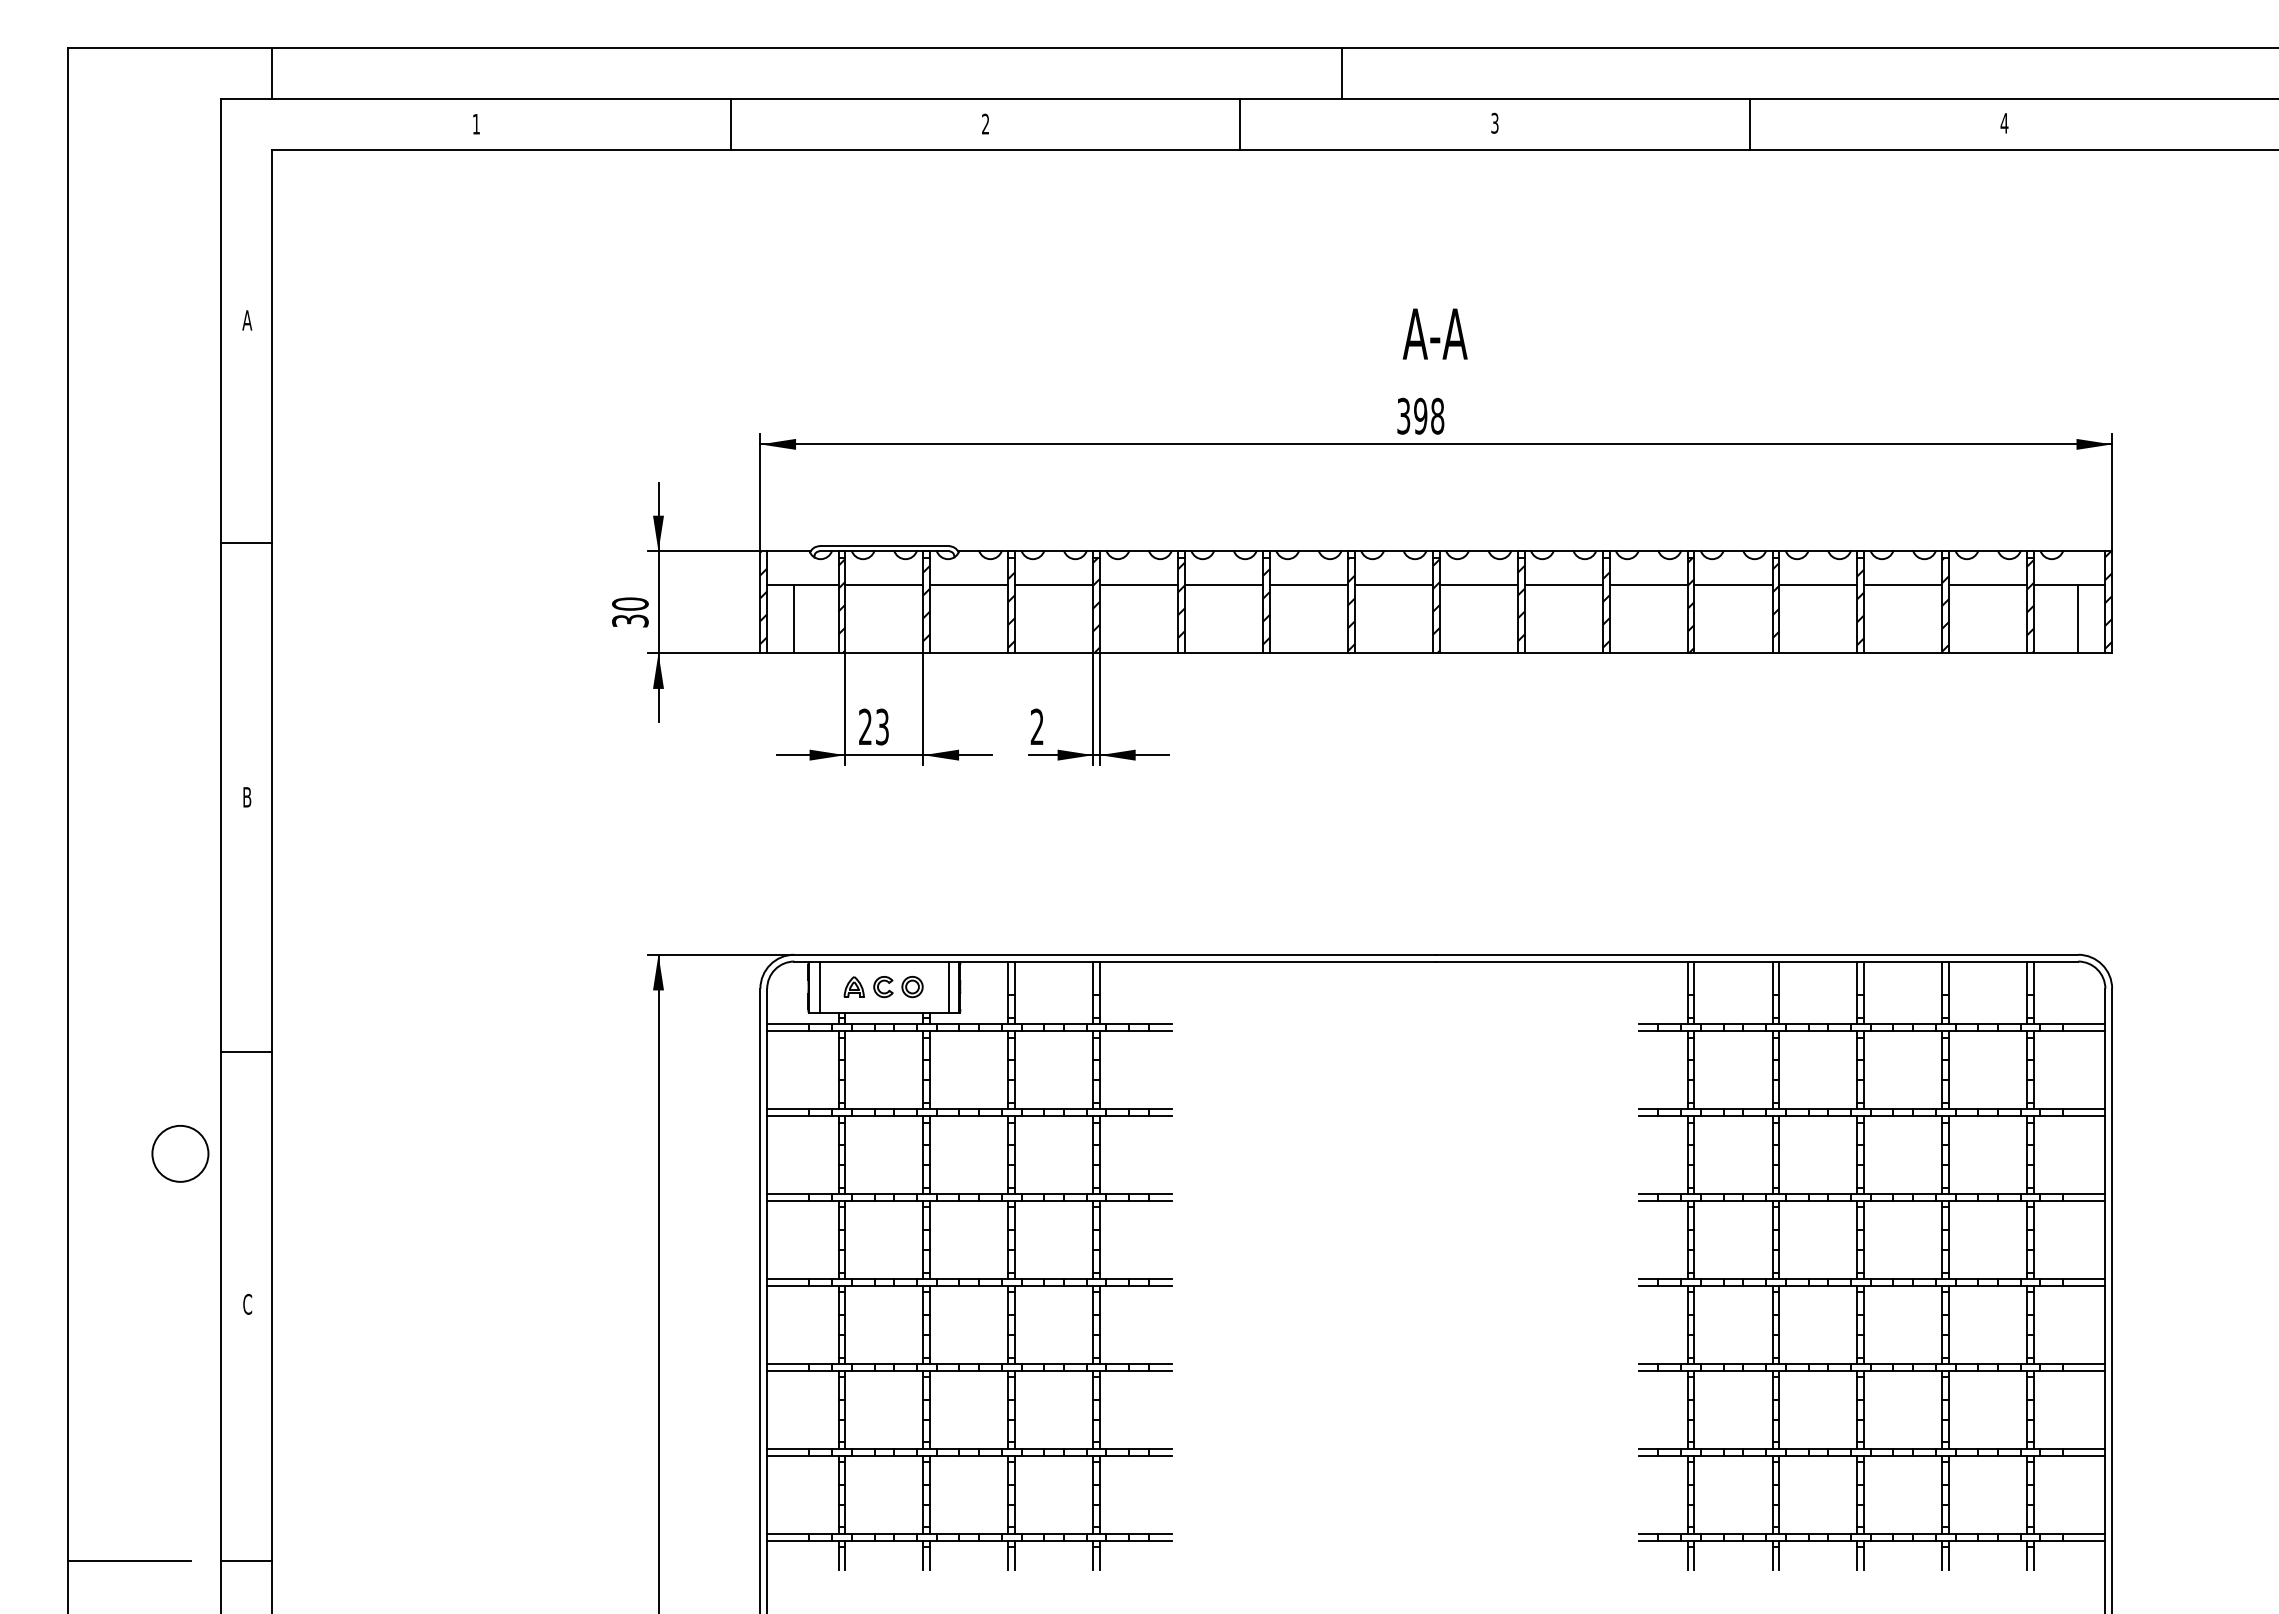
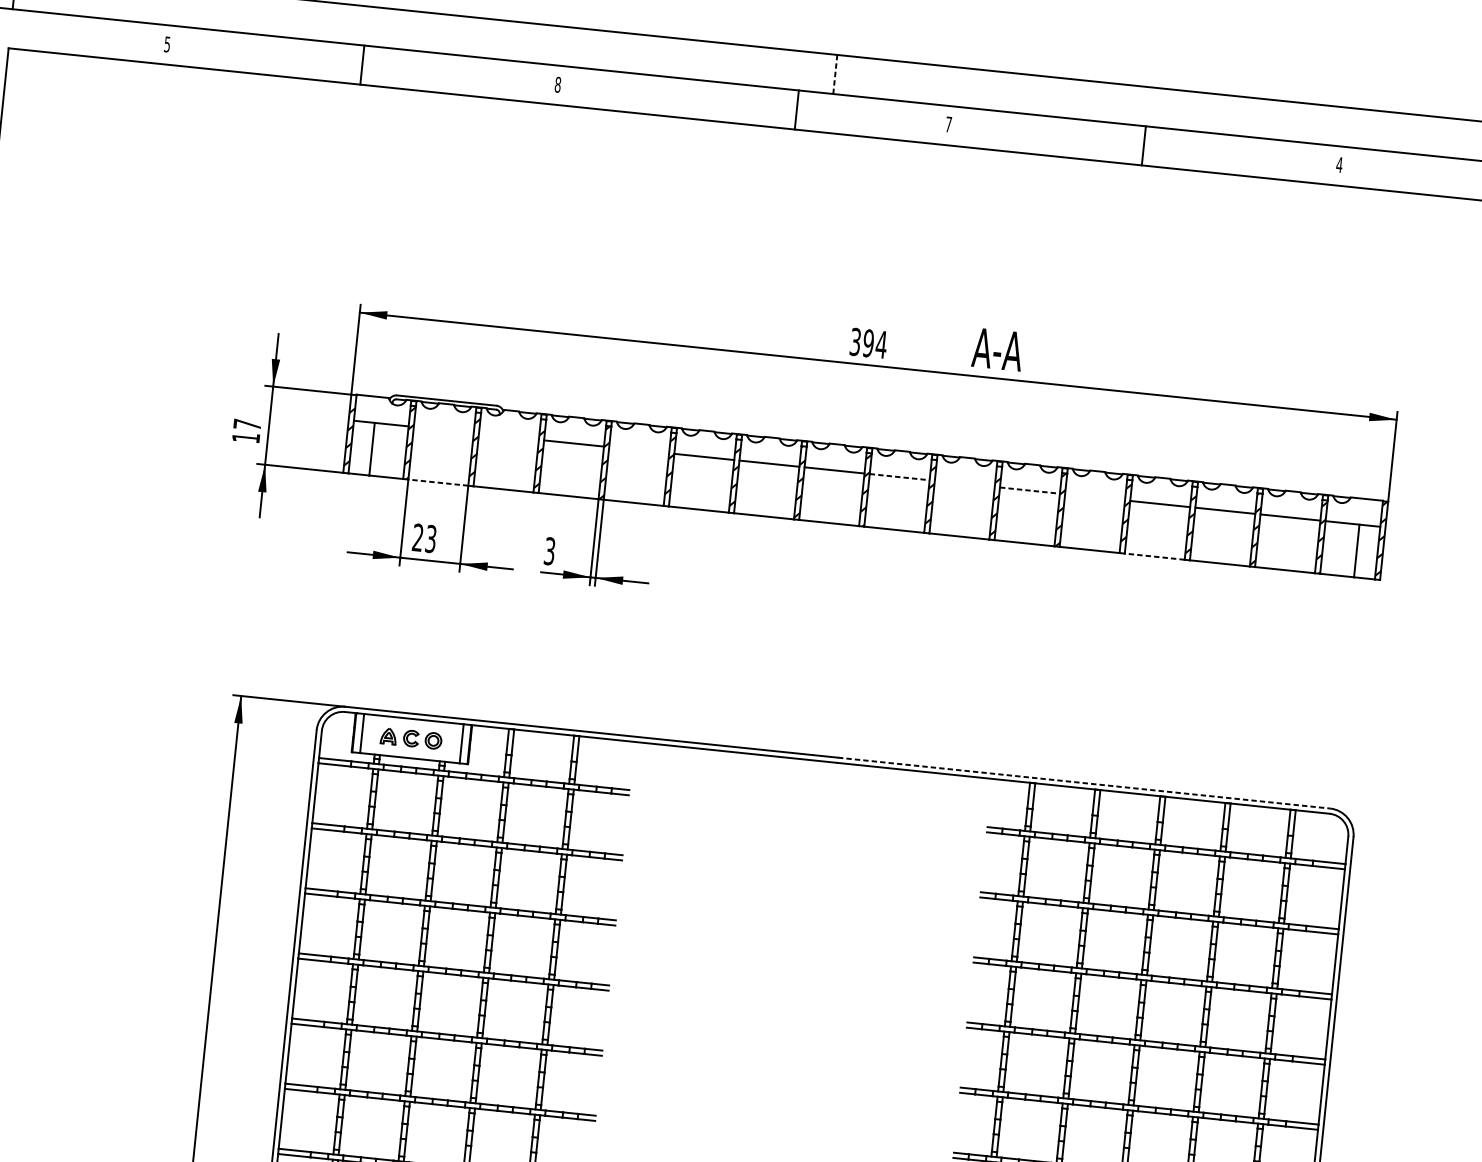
line: (1341, 73) -> (834, 74), solid -> dashed
text: (1494, 122) -> (948, 123), 3 -> 7
text: (985, 123) -> (557, 84), 2 -> 8
text: (475, 124) -> (166, 44), 1 -> 5
line: (1240, 124) -> (797, 109), moved
text: (1434, 333) -> (997, 349), moved
text: (1437, 415) -> (881, 344), 398 -> 394
line: (884, 584) -> (443, 429), removed
line: (969, 584) -> (509, 436), removed
line: (1139, 584) -> (639, 450), removed
line: (1479, 584) -> (900, 477), solid -> dashed
line: (1563, 584) -> (964, 483), removed
line: (1649, 584) -> (1030, 490), solid -> dashed
line: (1733, 584) -> (1095, 497), removed
text: (630, 612) -> (246, 431), 30 -> 17
line: (883, 653) -> (437, 482), solid -> dashed
line: (1817, 653) -> (1154, 556), solid -> dashed
text: (1036, 727) -> (549, 551), 2 -> 3
line: (1757, 954) -> (1084, 782), solid -> dashed

